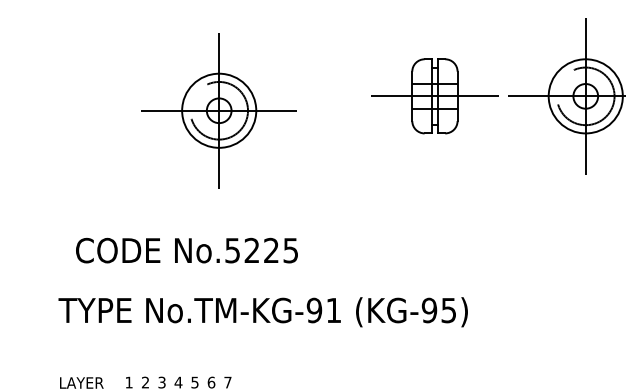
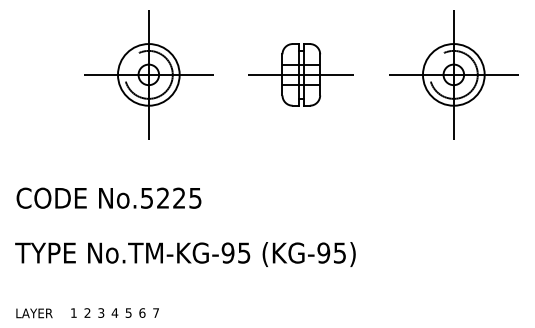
part: (433, 95) -> (300, 74), moved
part: (218, 110) -> (148, 74), moved
text: (186, 249) -> (108, 197), moved
text: (334, 309) -> (244, 252), No.TM-KG-91 -> No.TM-KG-95

